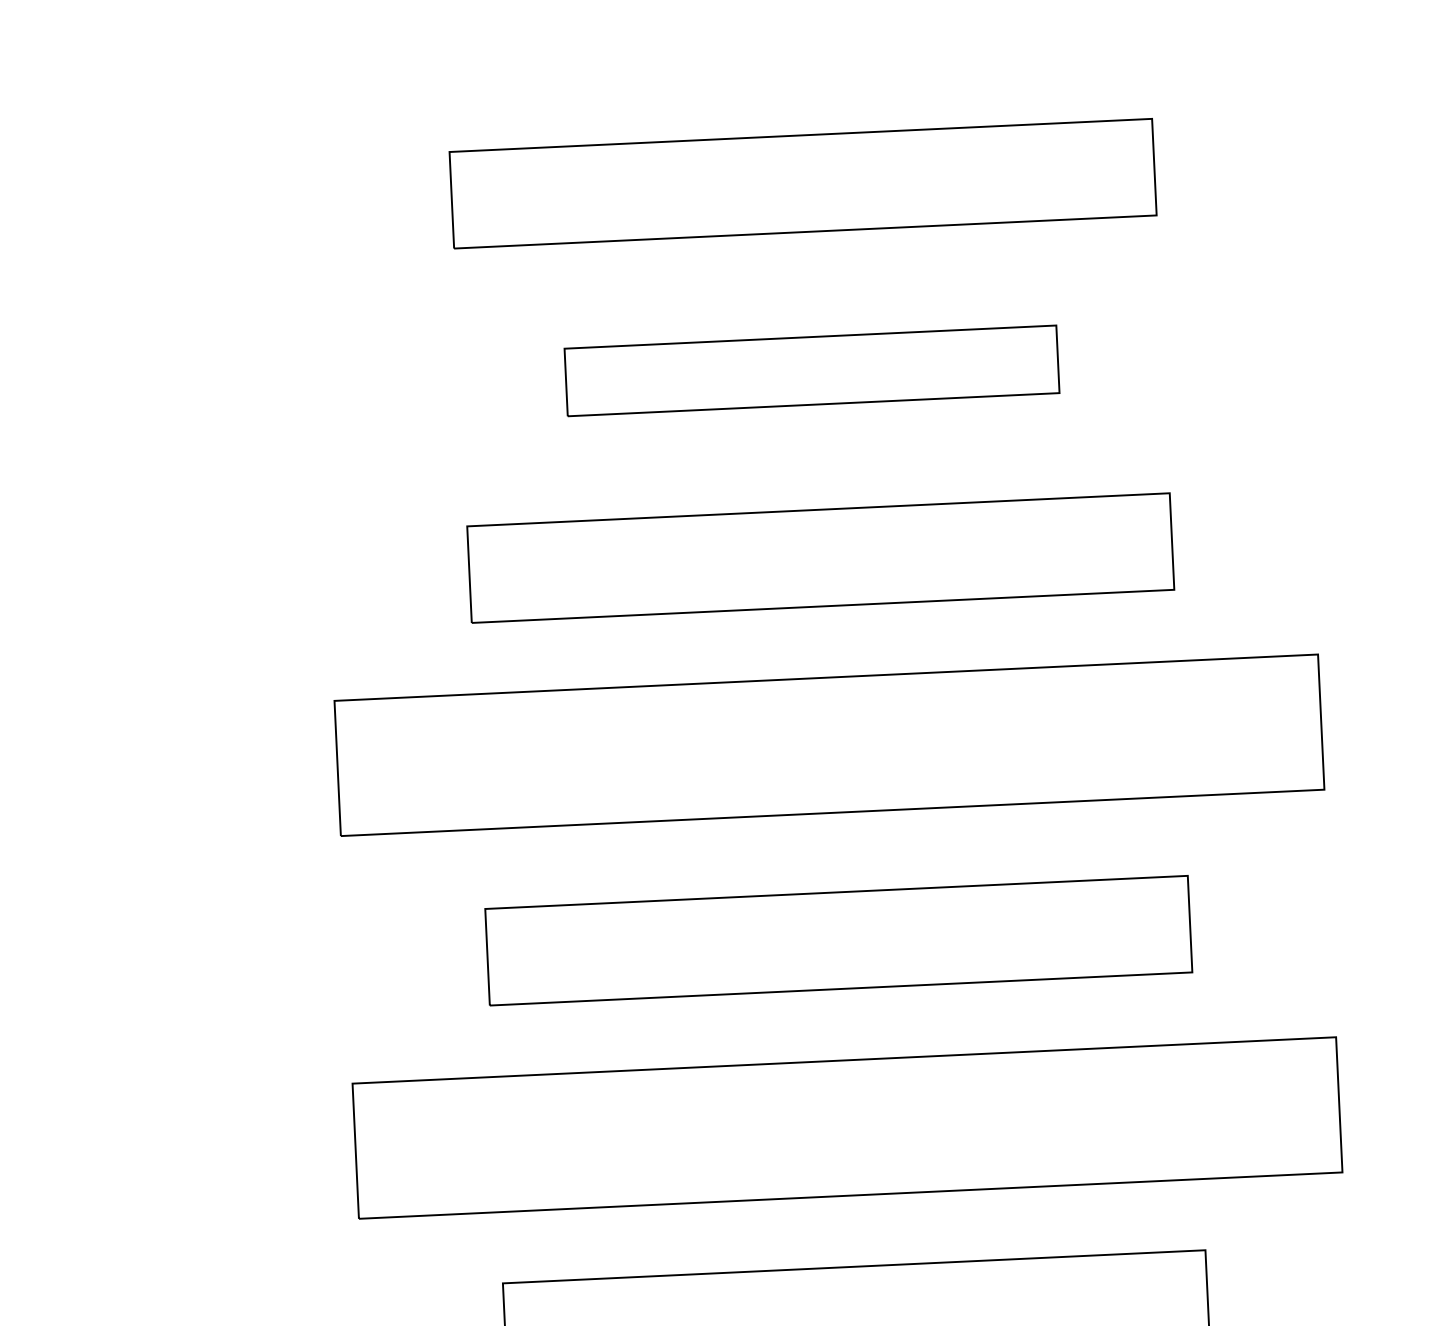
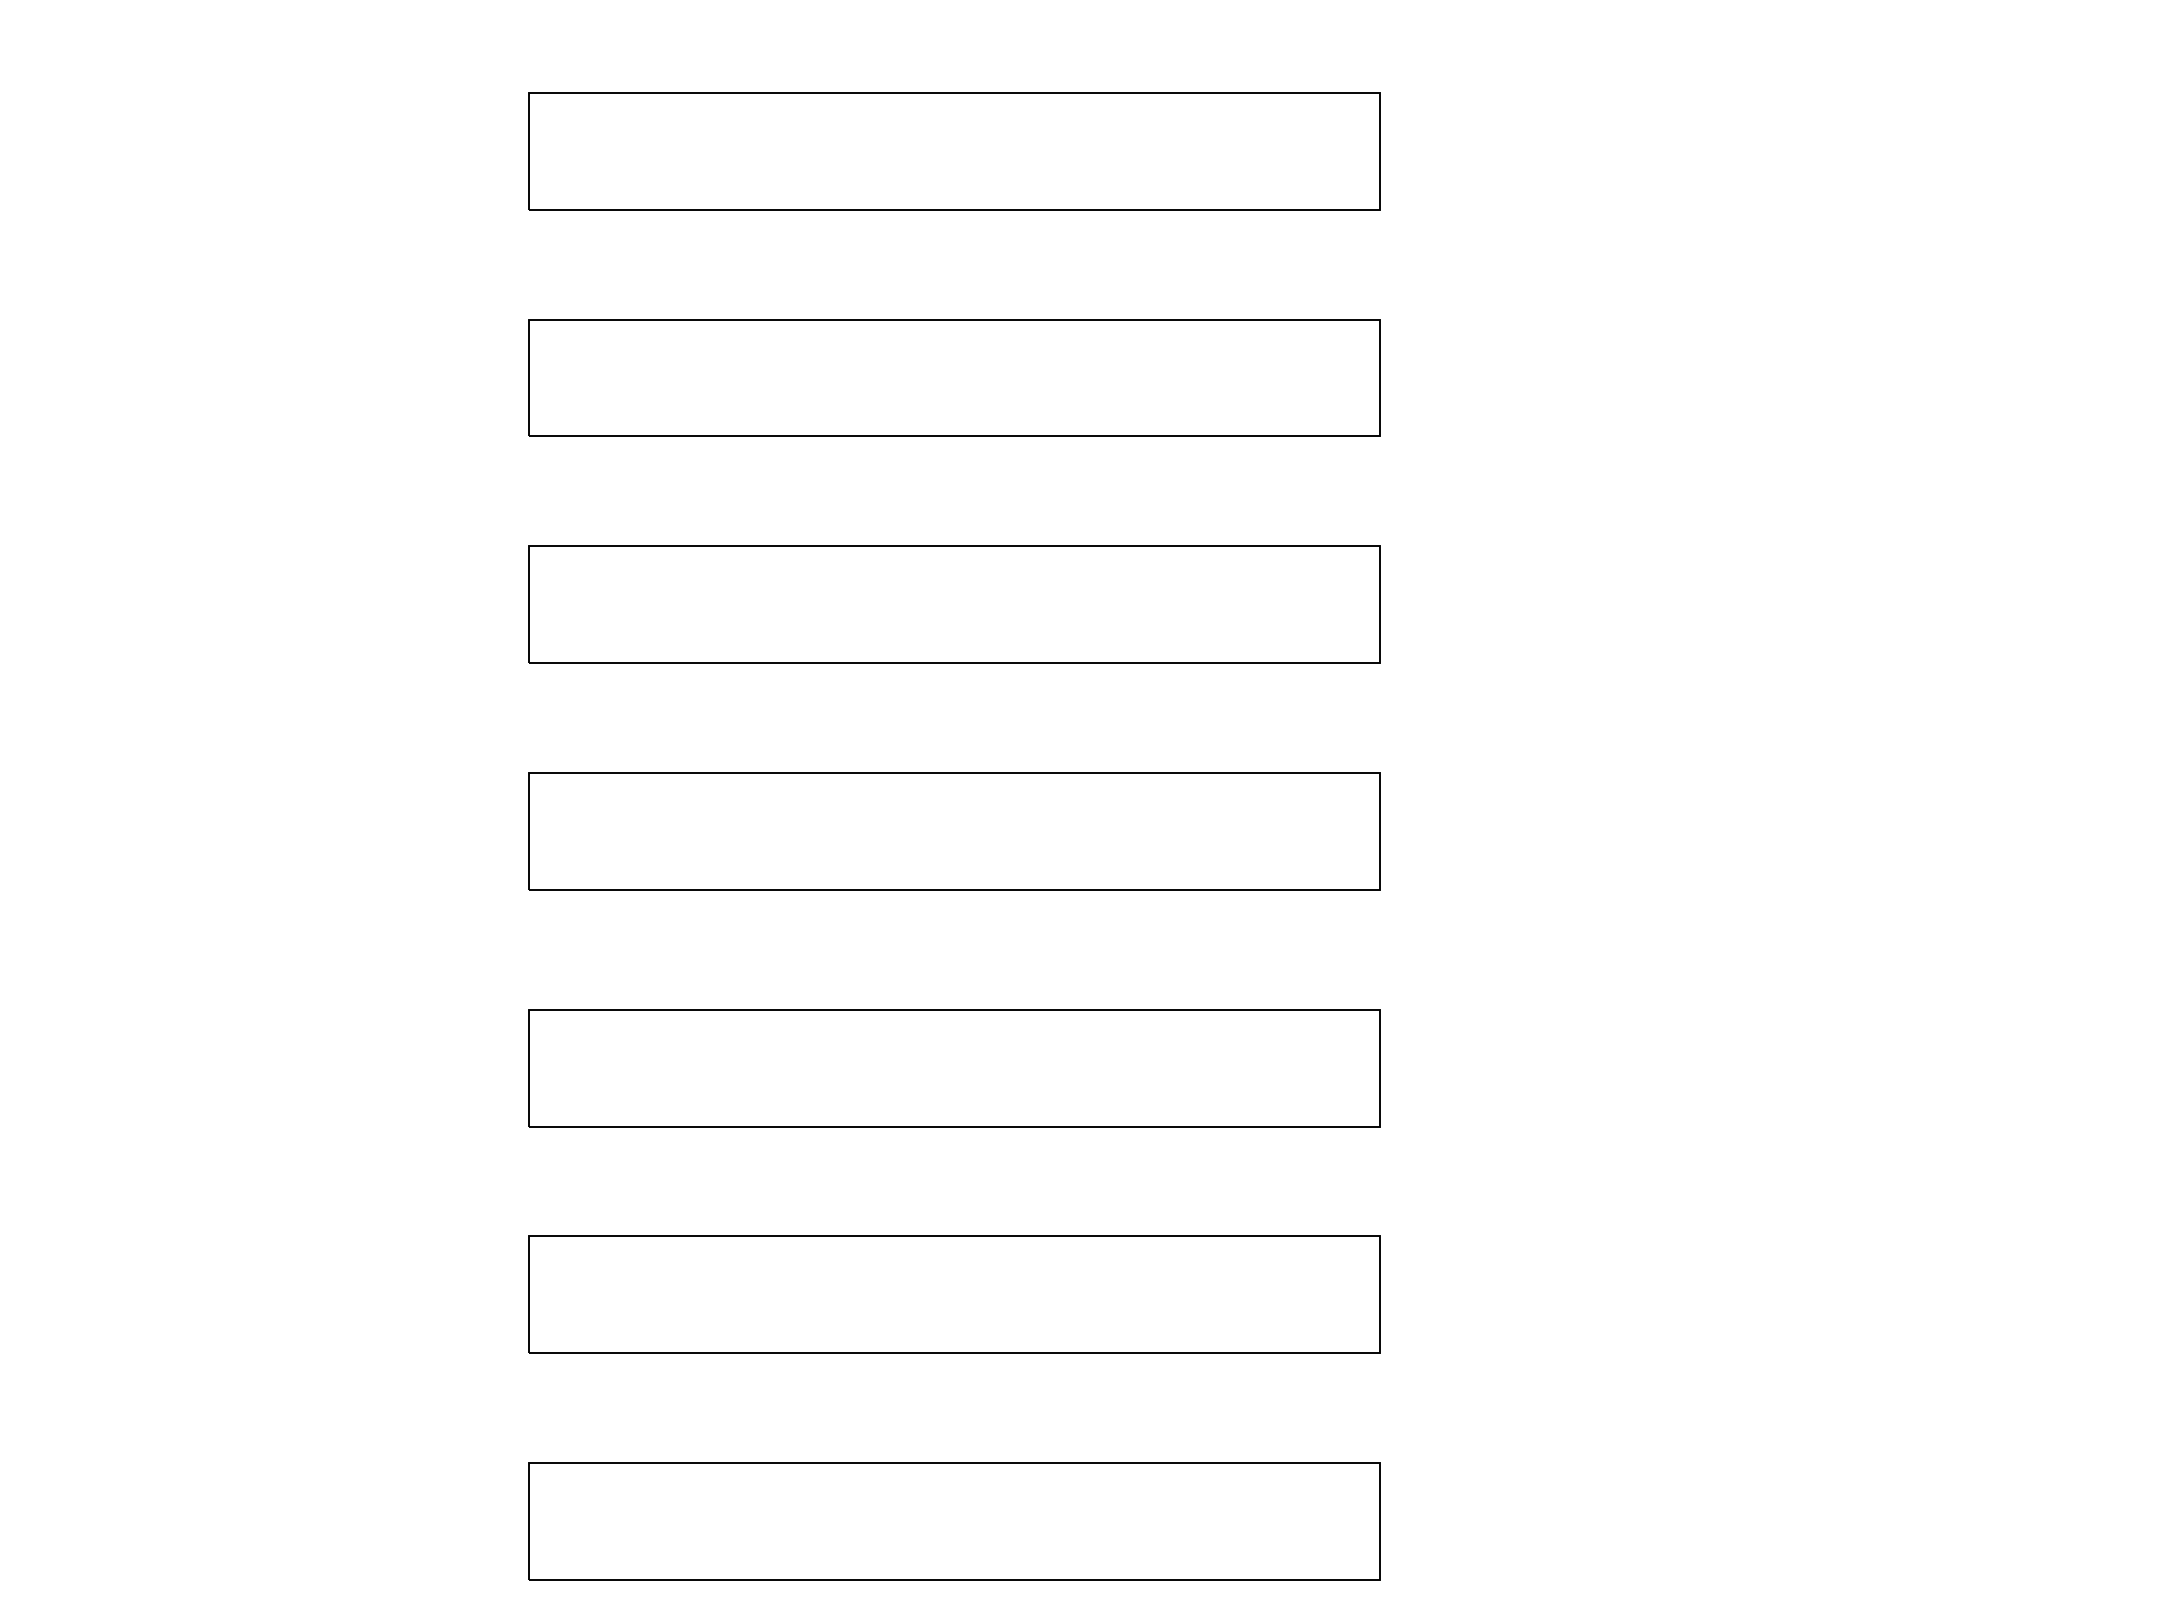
part: (812, 370) -> (954, 377), size x1.43
part: (829, 745) -> (954, 831), size x0.71
part: (847, 1127) -> (954, 1294), size x0.71

